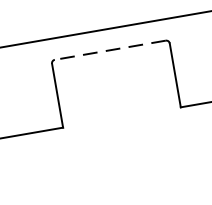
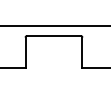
line: (111, 49) -> (54, 35), dashed -> solid

